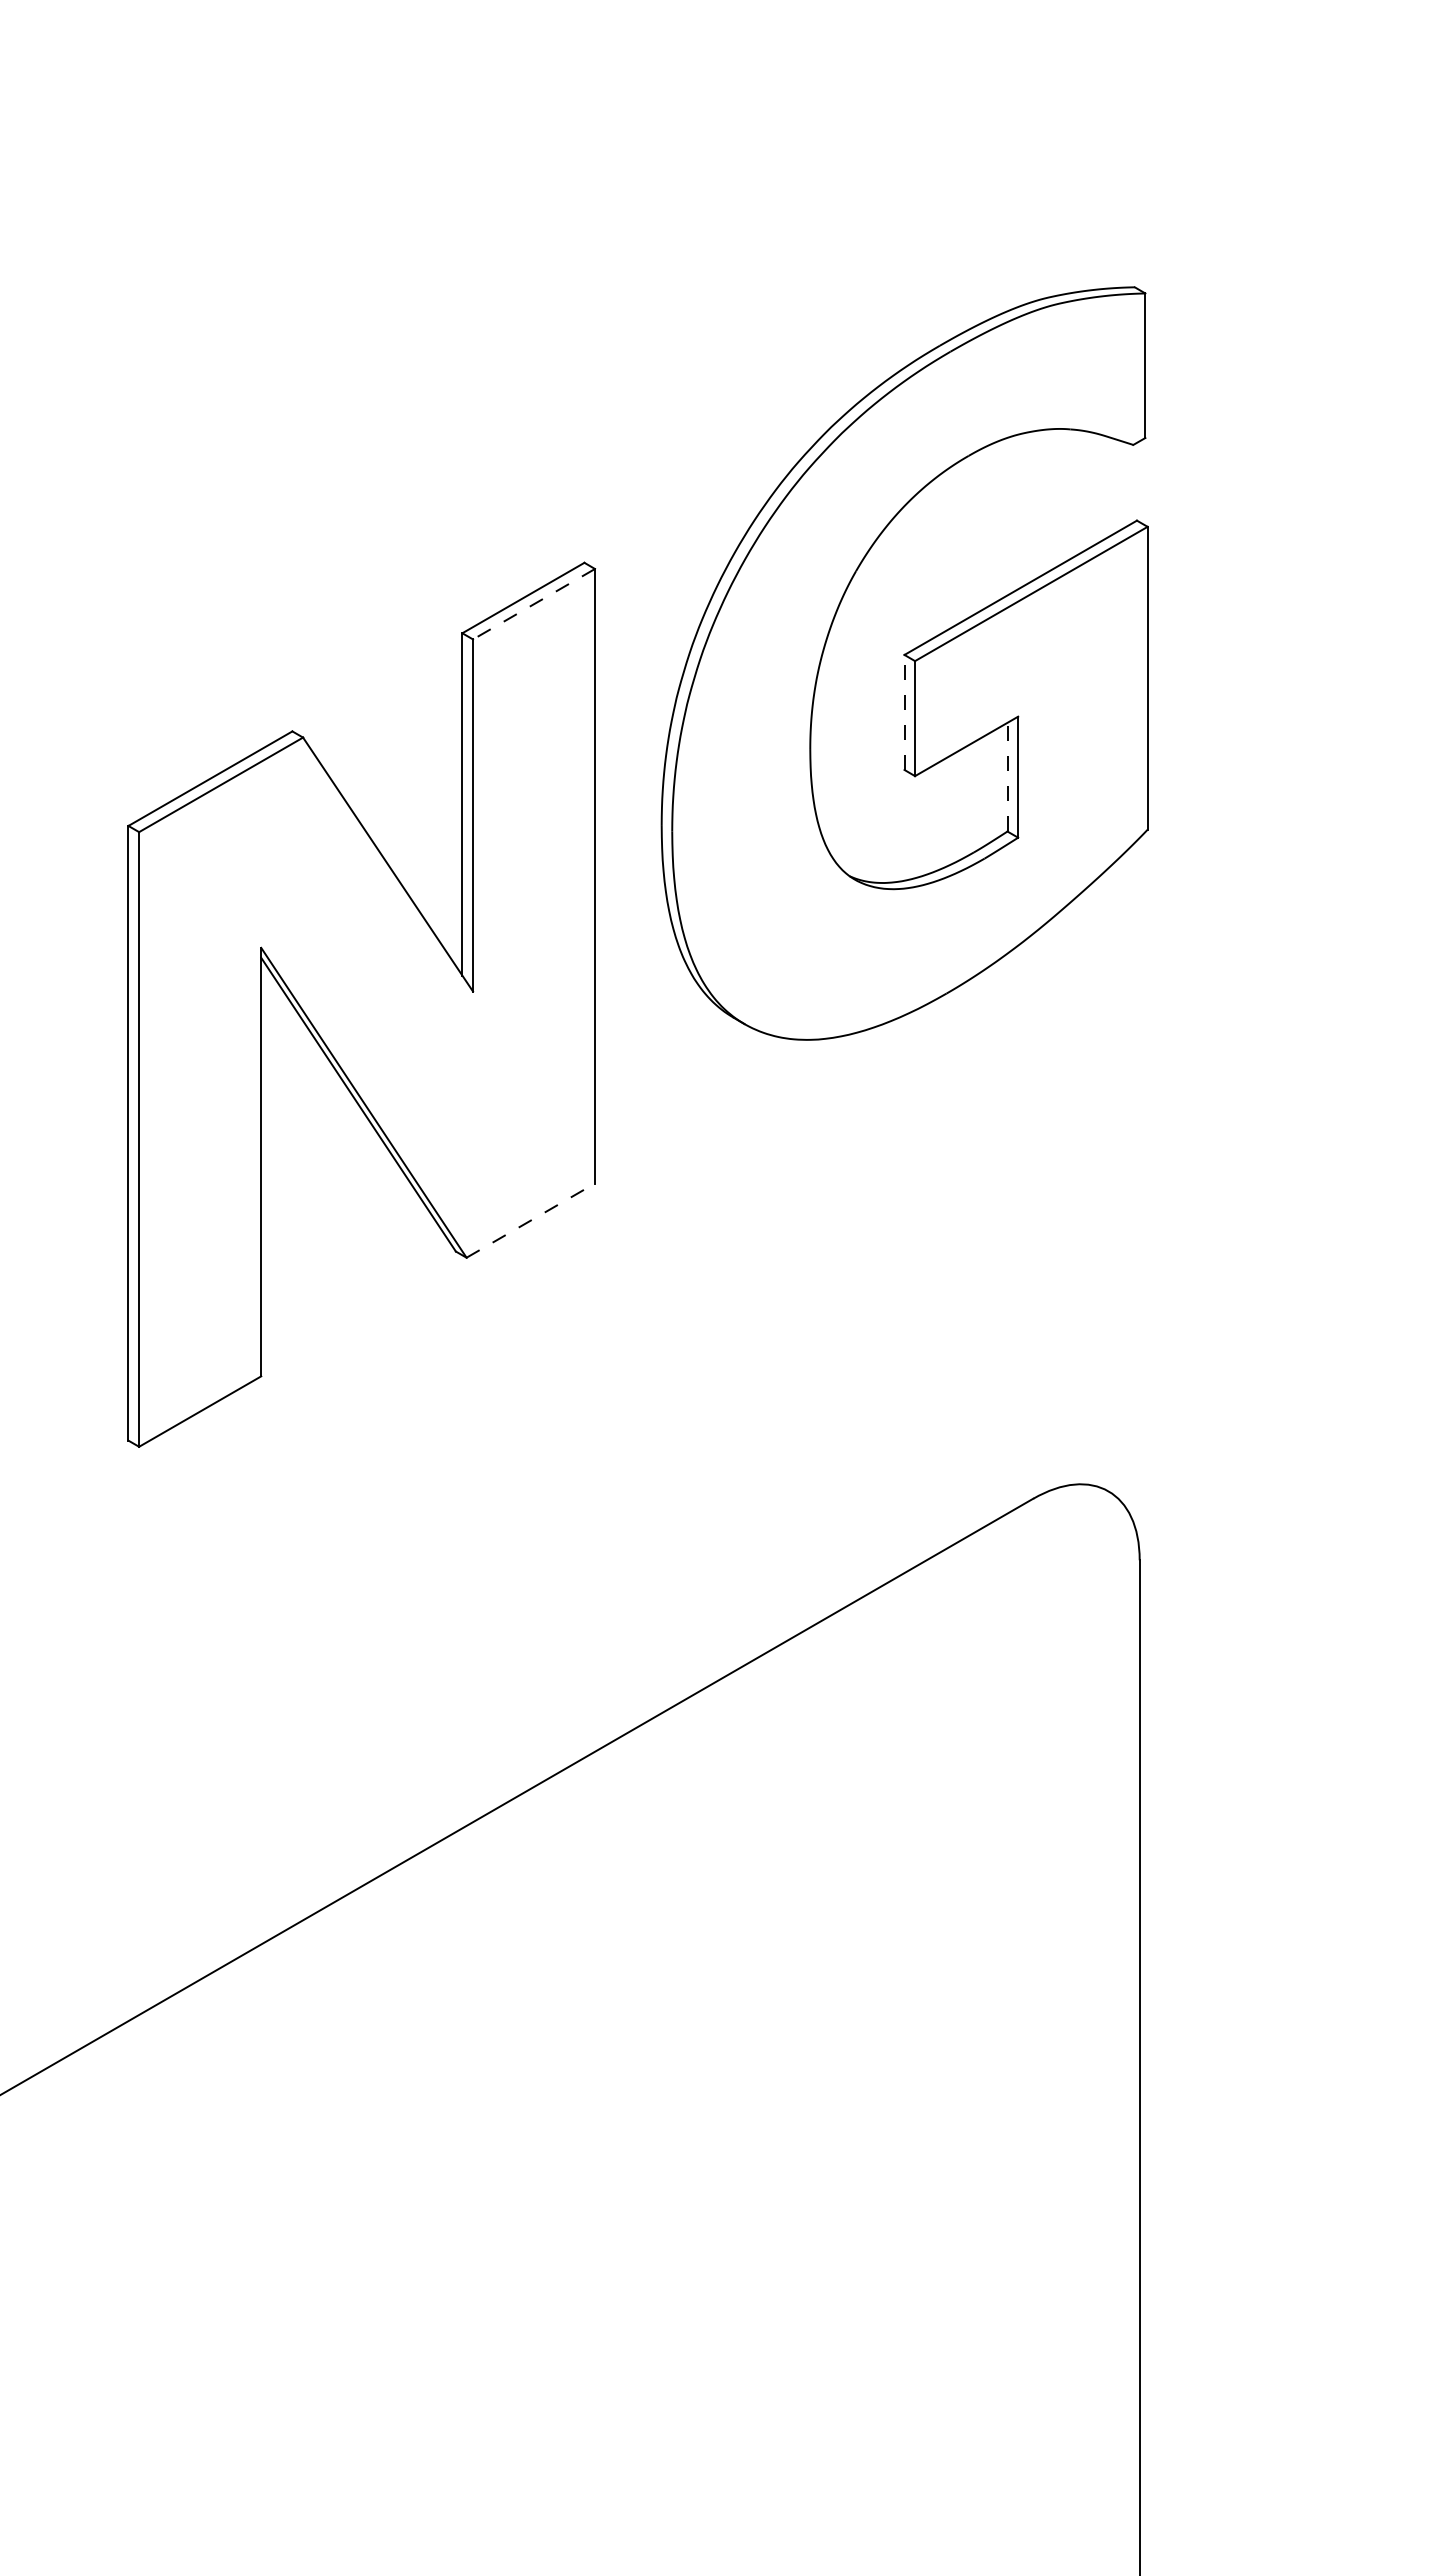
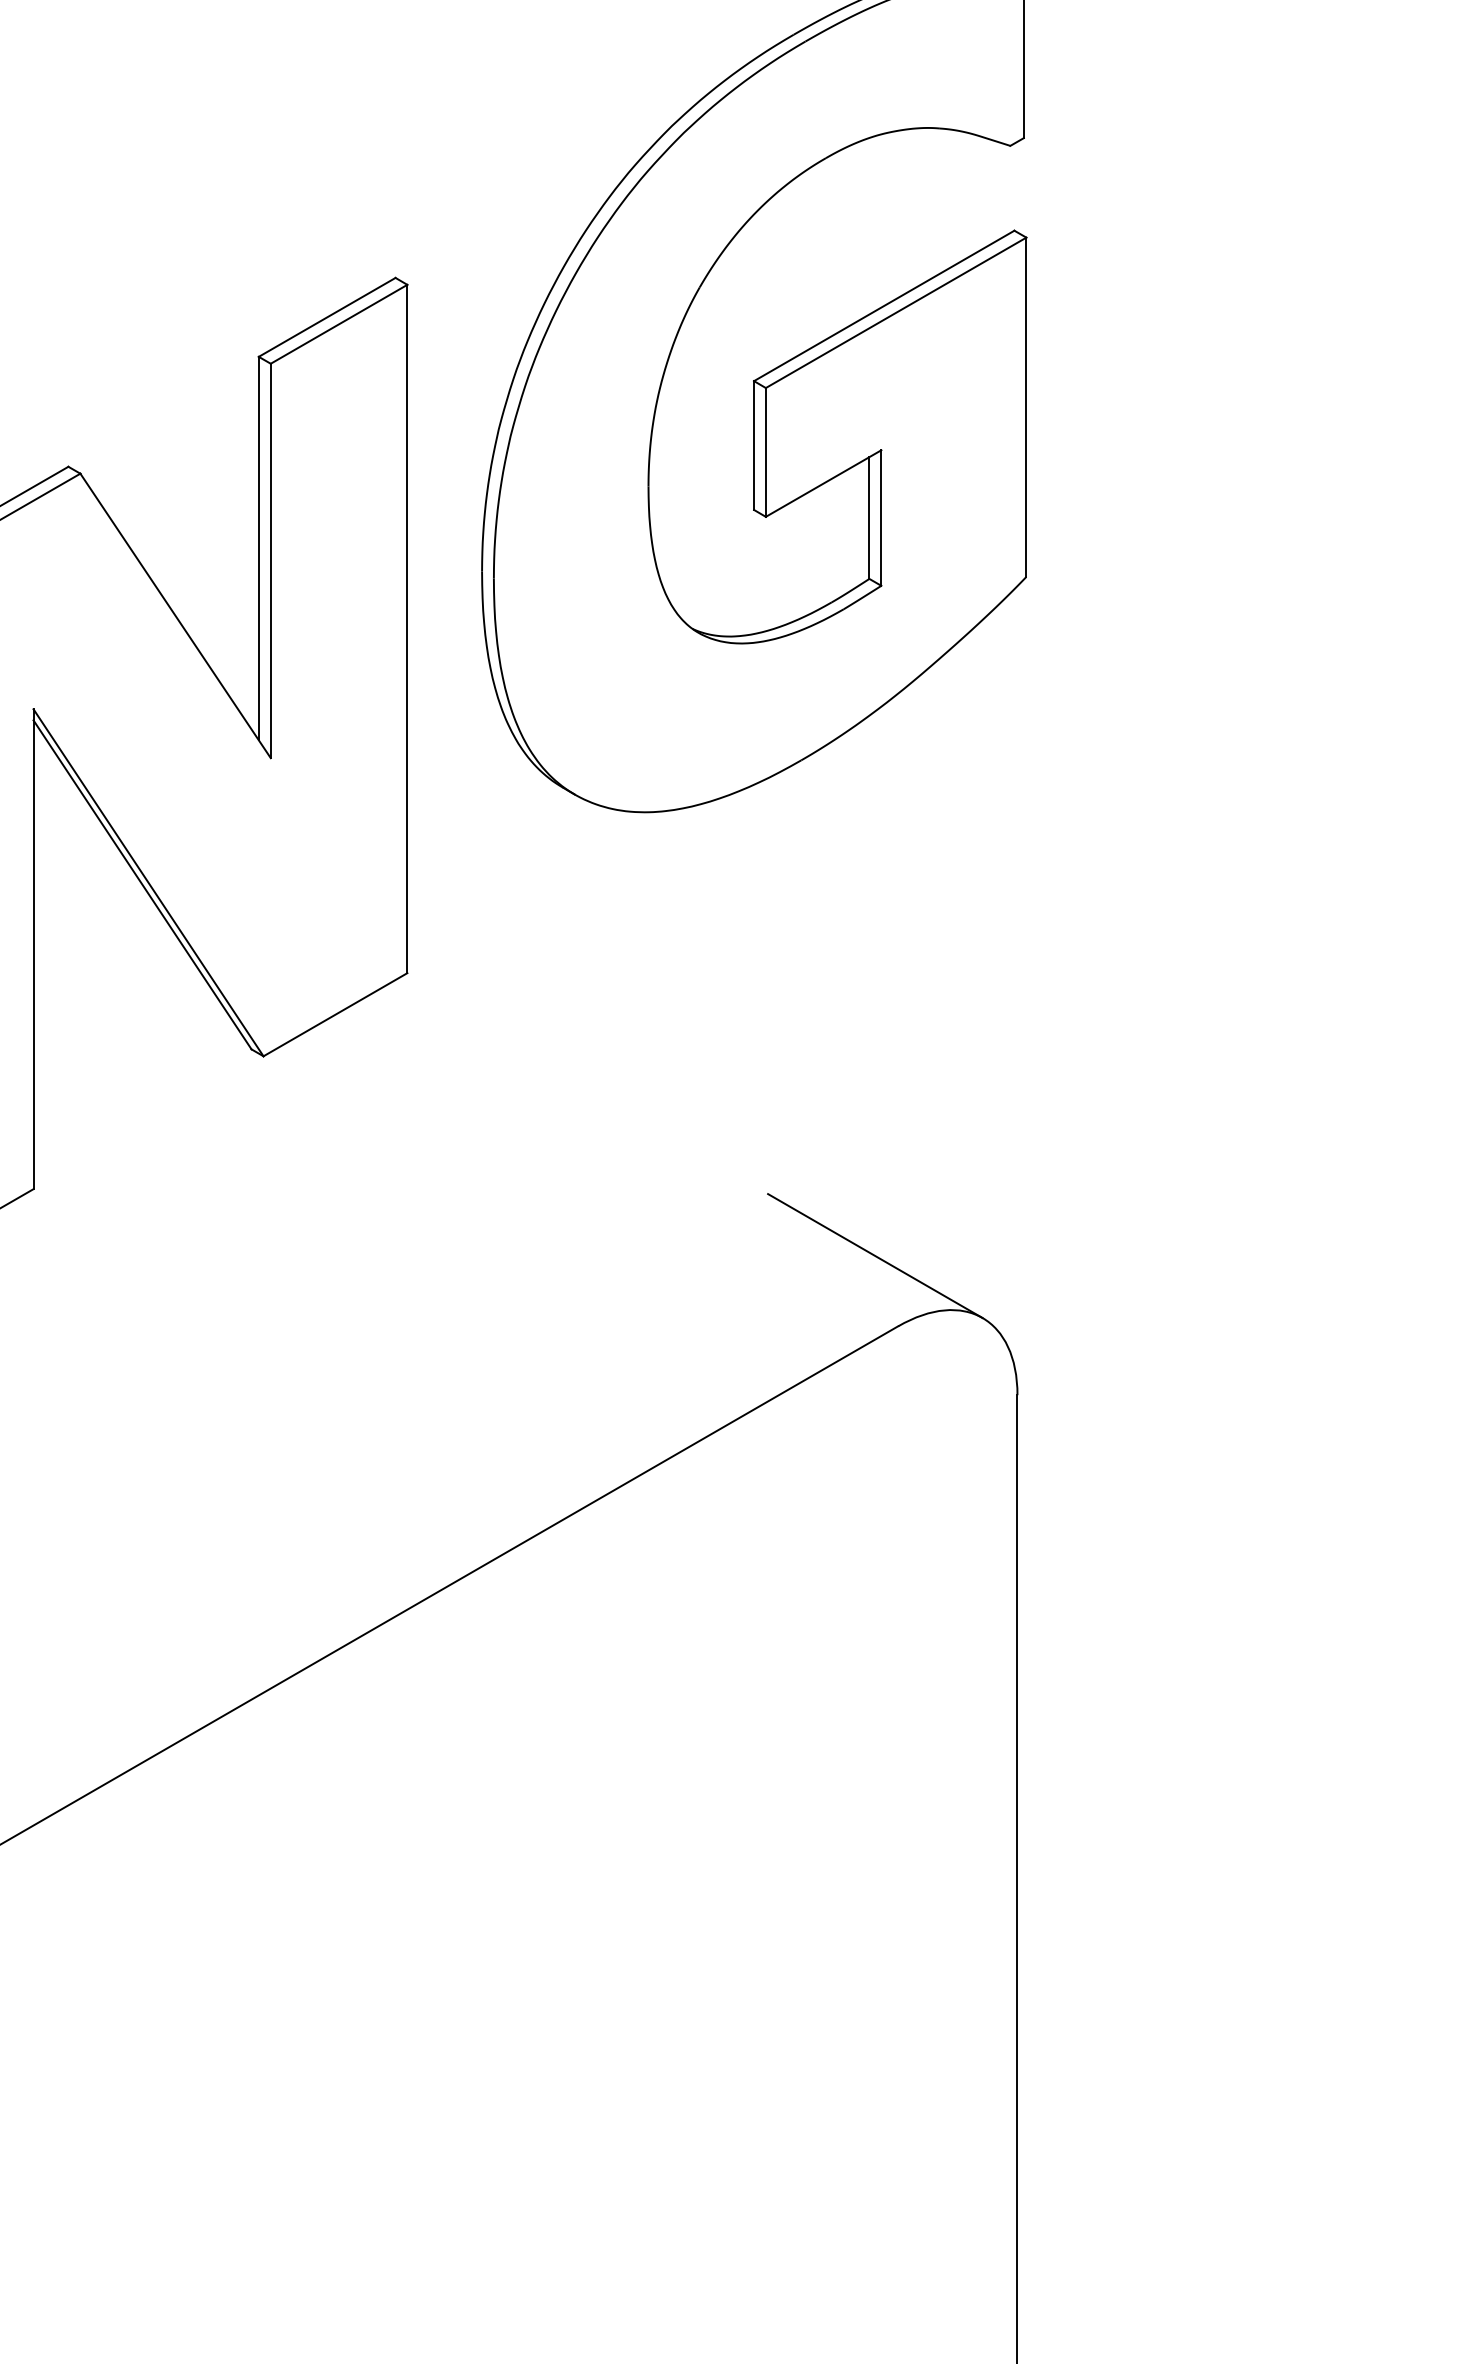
line: (533, 604) -> (338, 324), dashed -> solid
line: (904, 712) -> (754, 445), dashed -> solid
line: (1007, 776) -> (869, 517), dashed -> solid
line: (531, 1220) -> (336, 1014), dashed -> solid
line: (1012, 1435) -> (875, 1255), added

